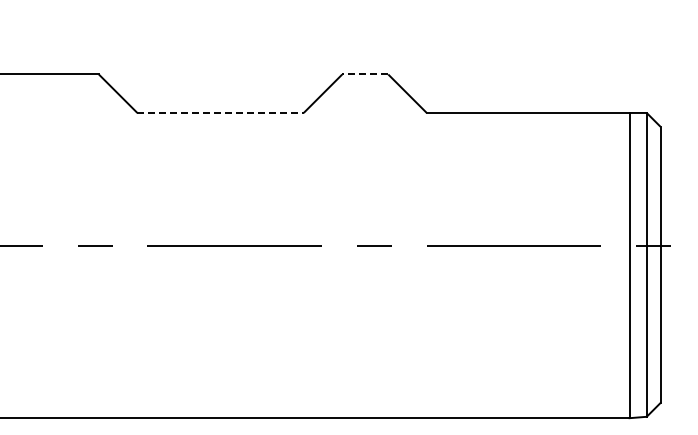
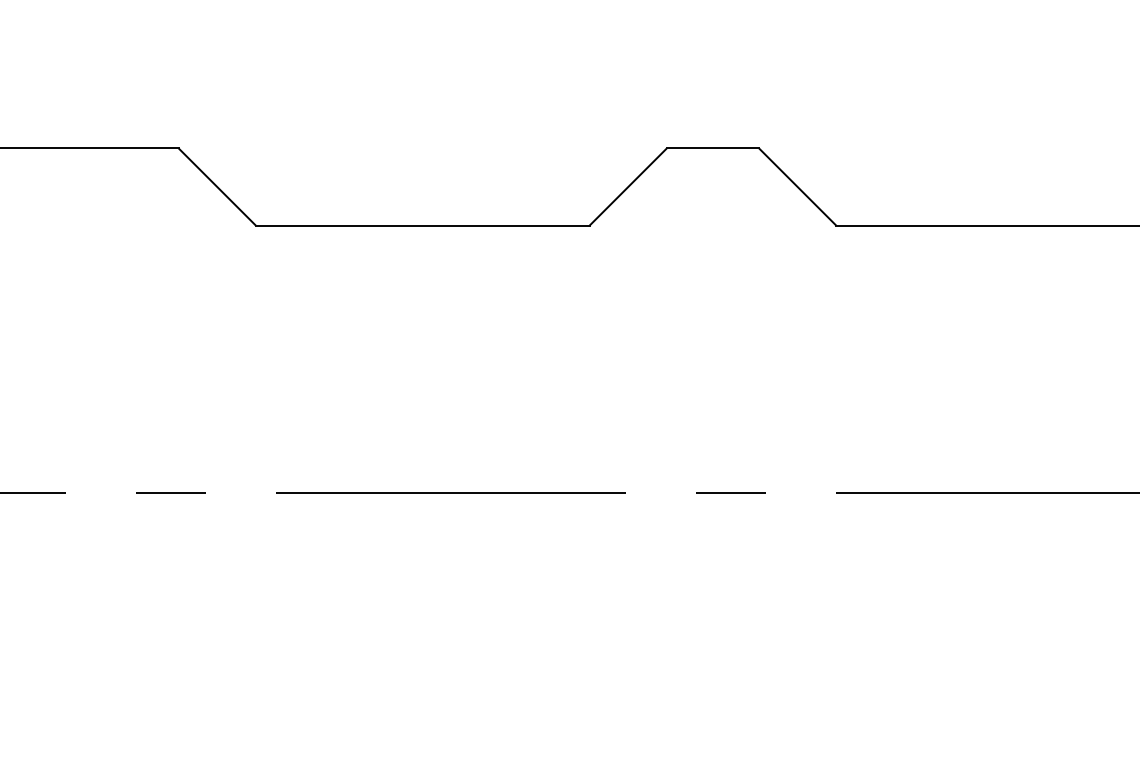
line: (364, 74) -> (711, 148), dashed -> solid
line: (221, 112) -> (424, 224), dashed -> solid

